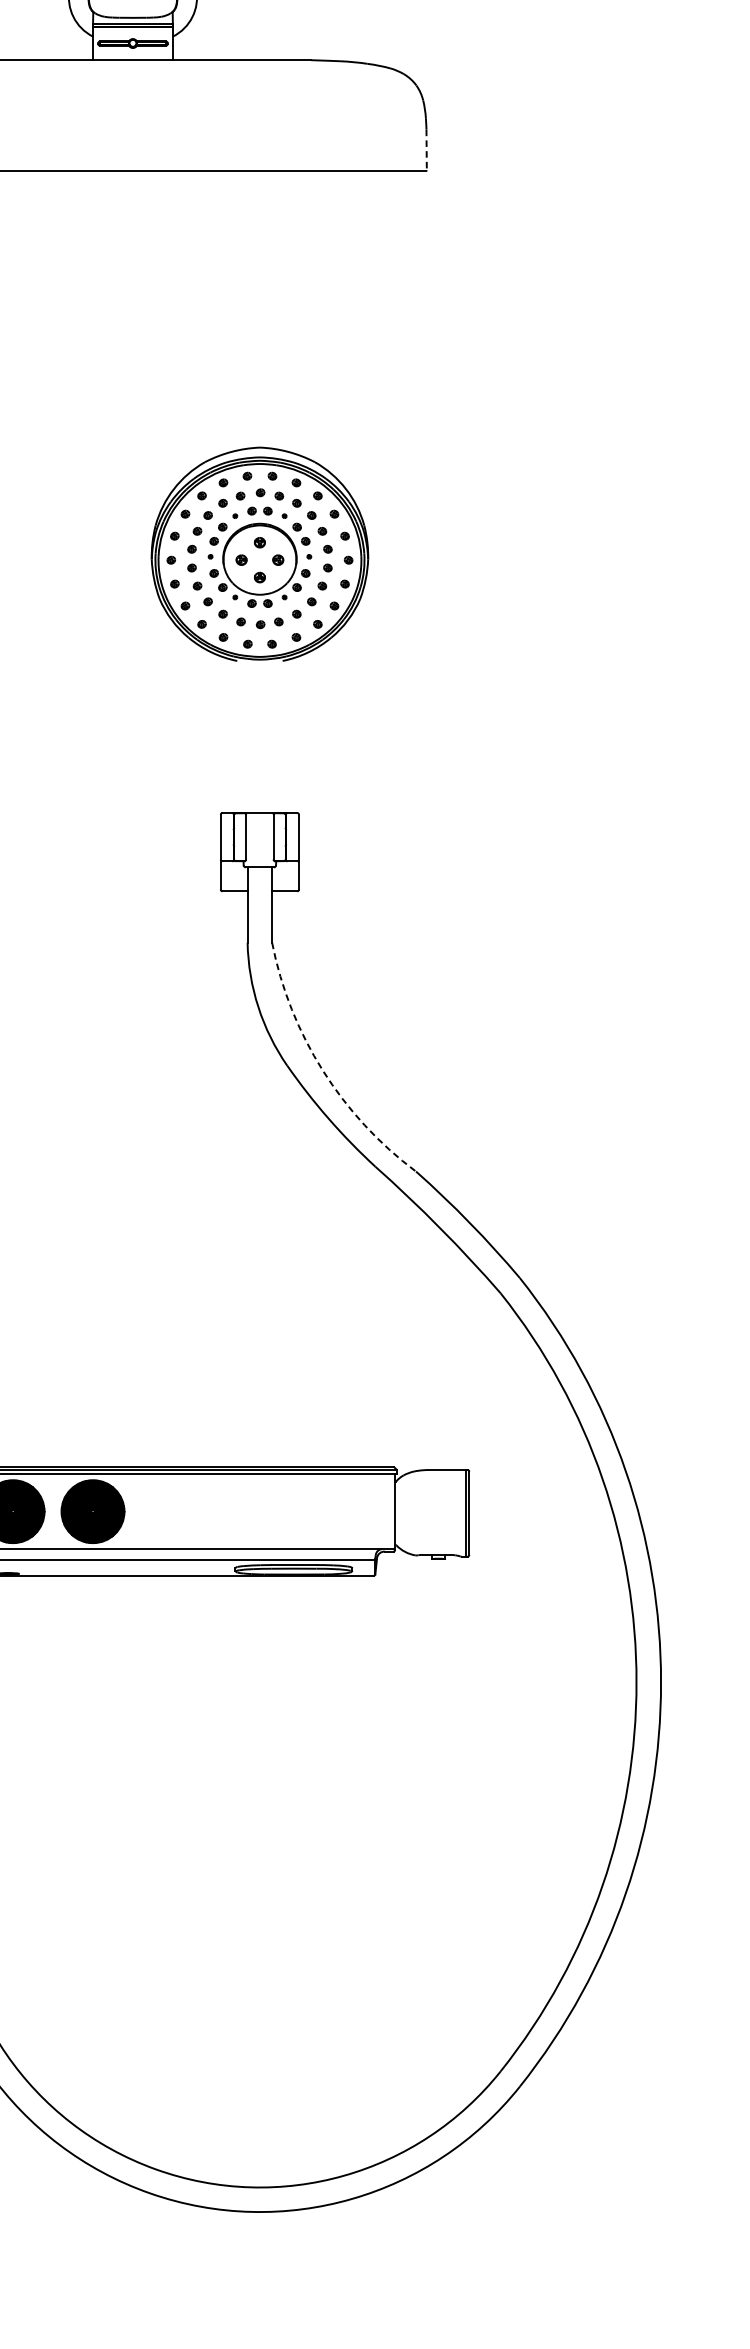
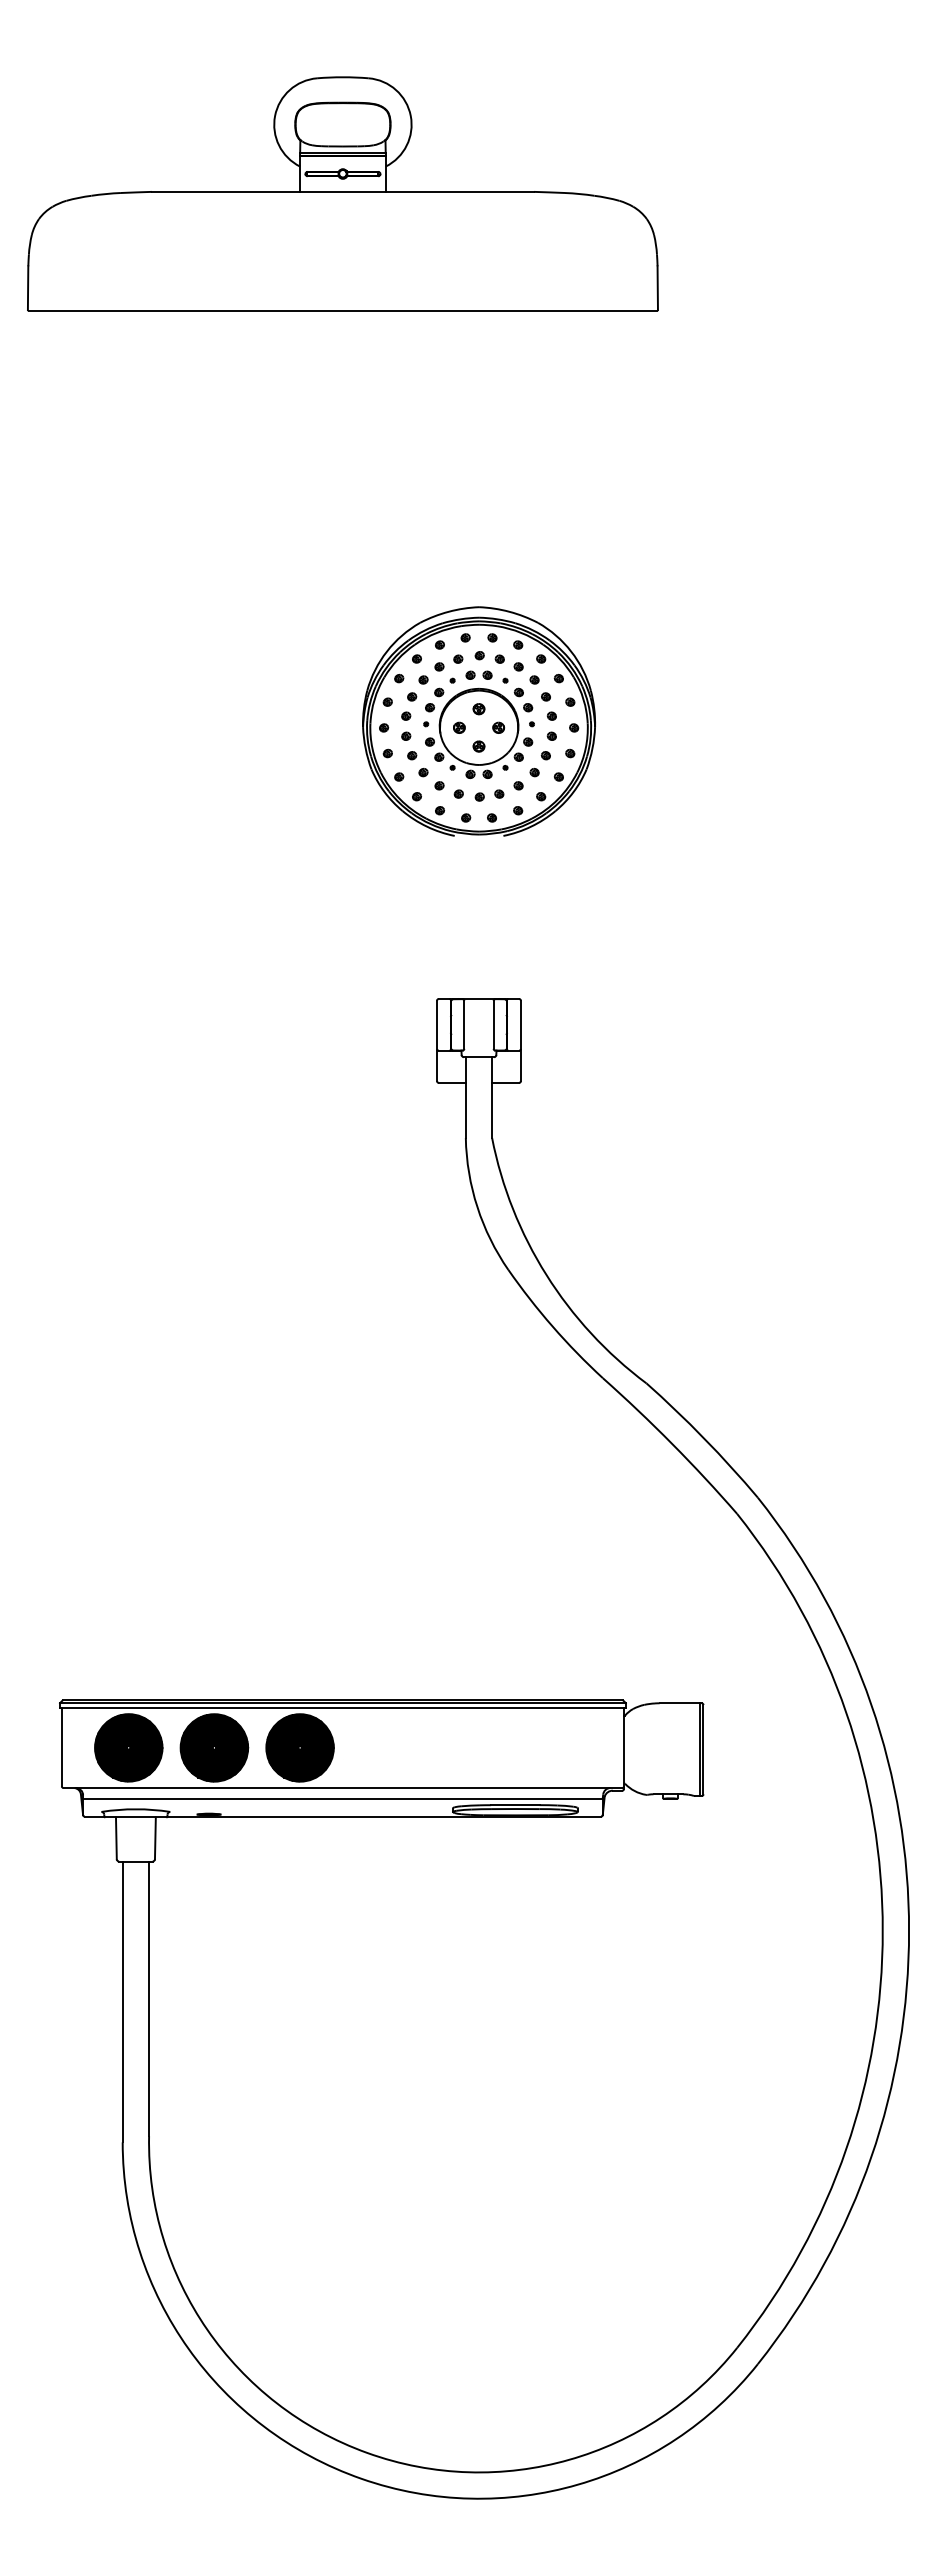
line: (426, 150) -> (657, 288), dashed -> solid
arc: (322, 1070) -> (546, 1274), dashed -> solid

